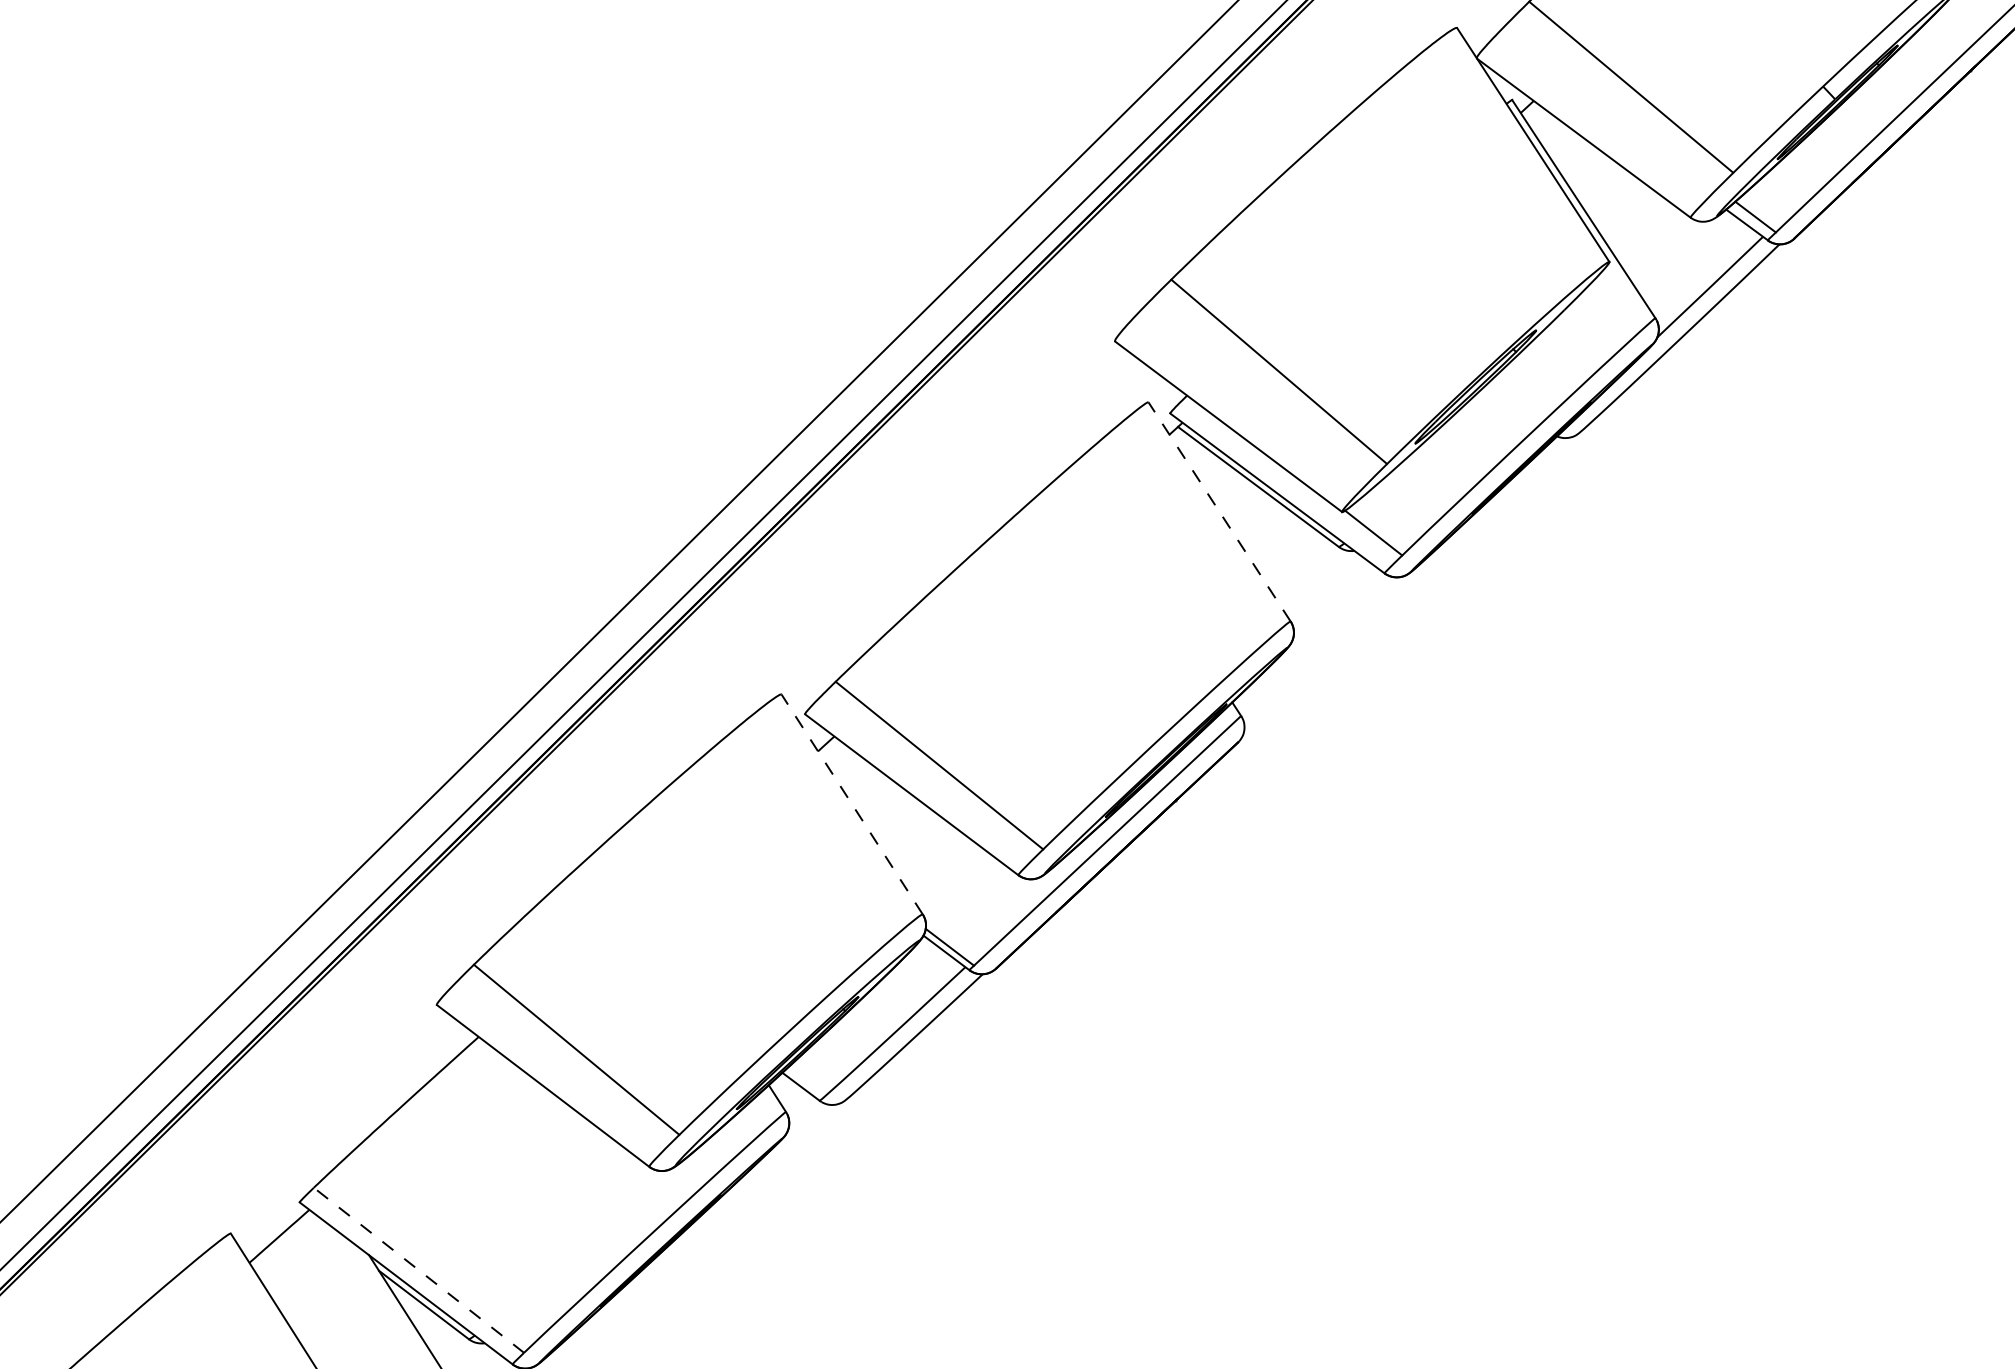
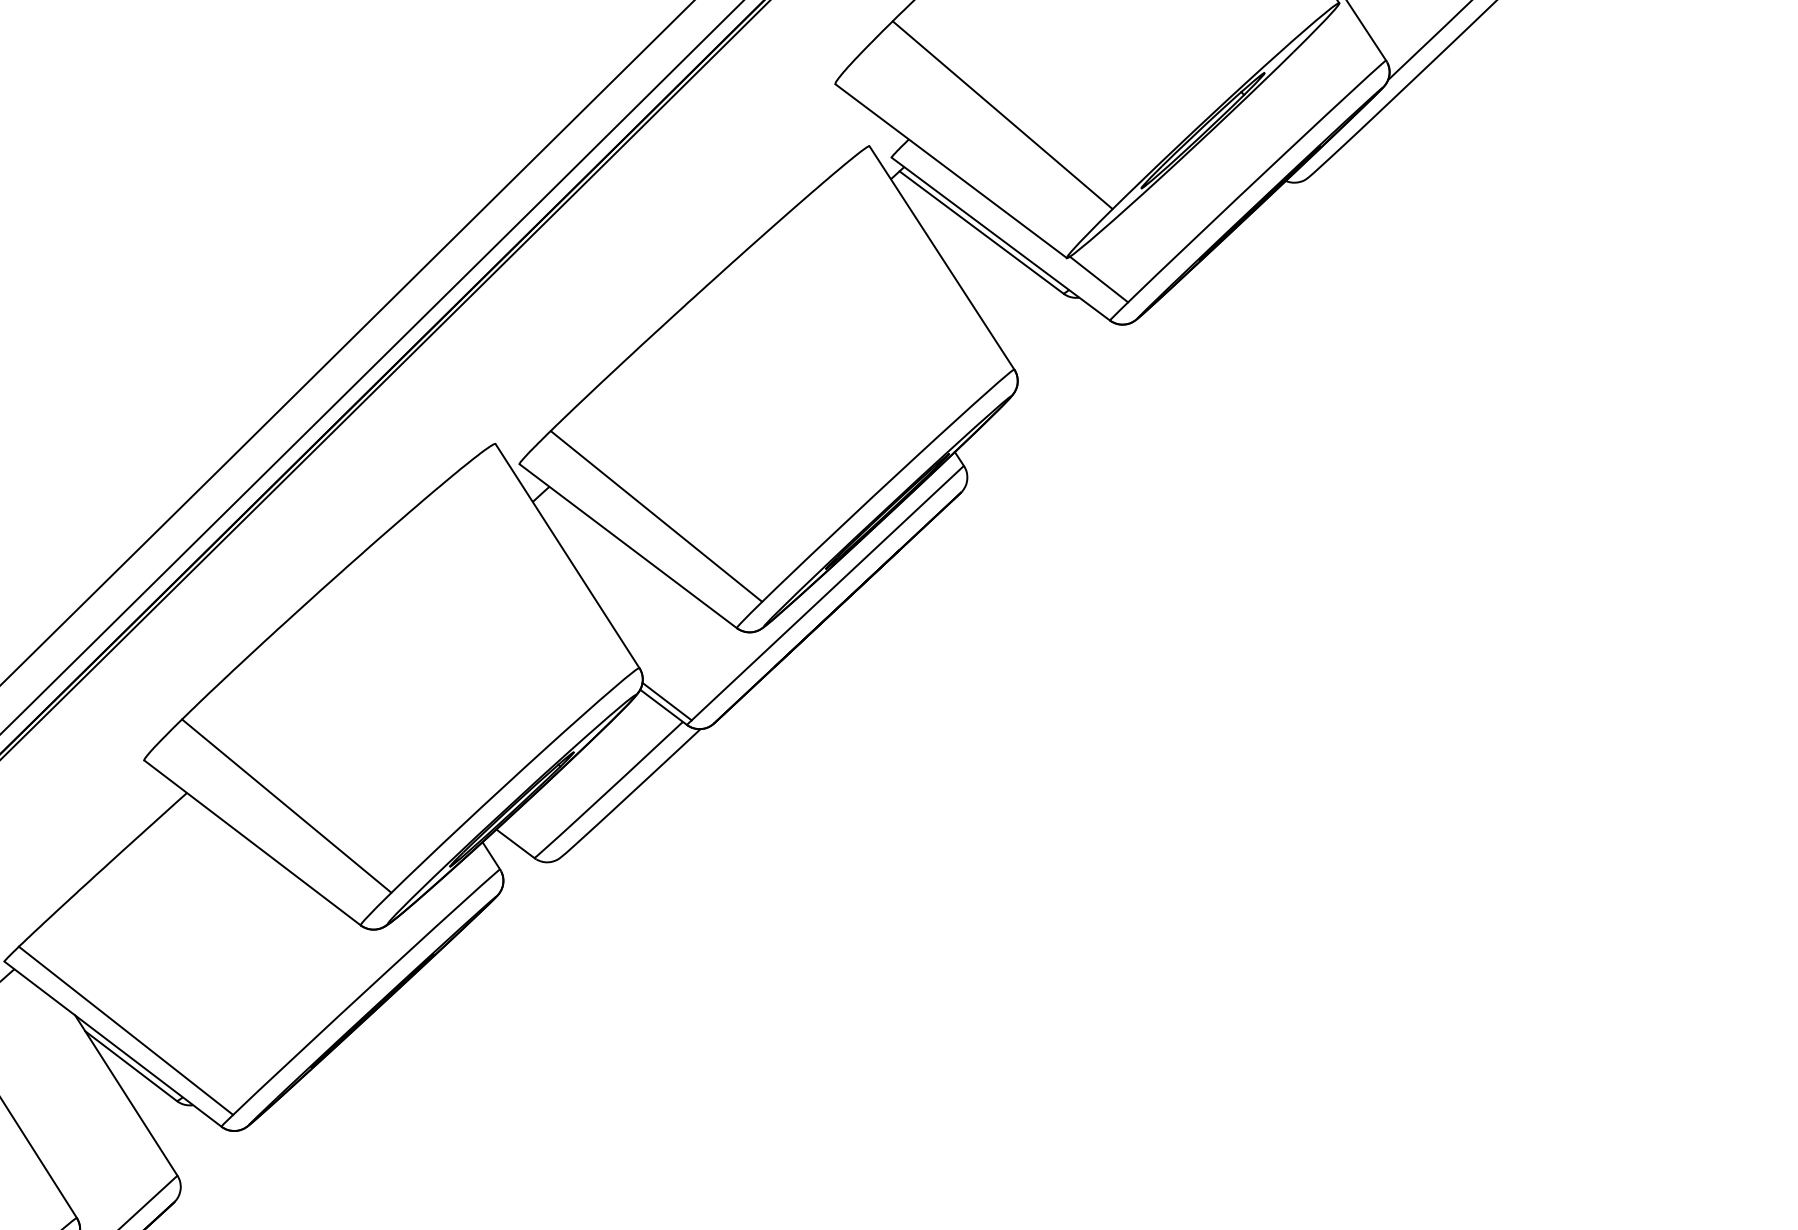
line: (1219, 511) -> (941, 257), dashed -> solid
line: (852, 804) -> (567, 556), dashed -> solid
line: (418, 1270) -> (125, 1031), dashed -> solid

